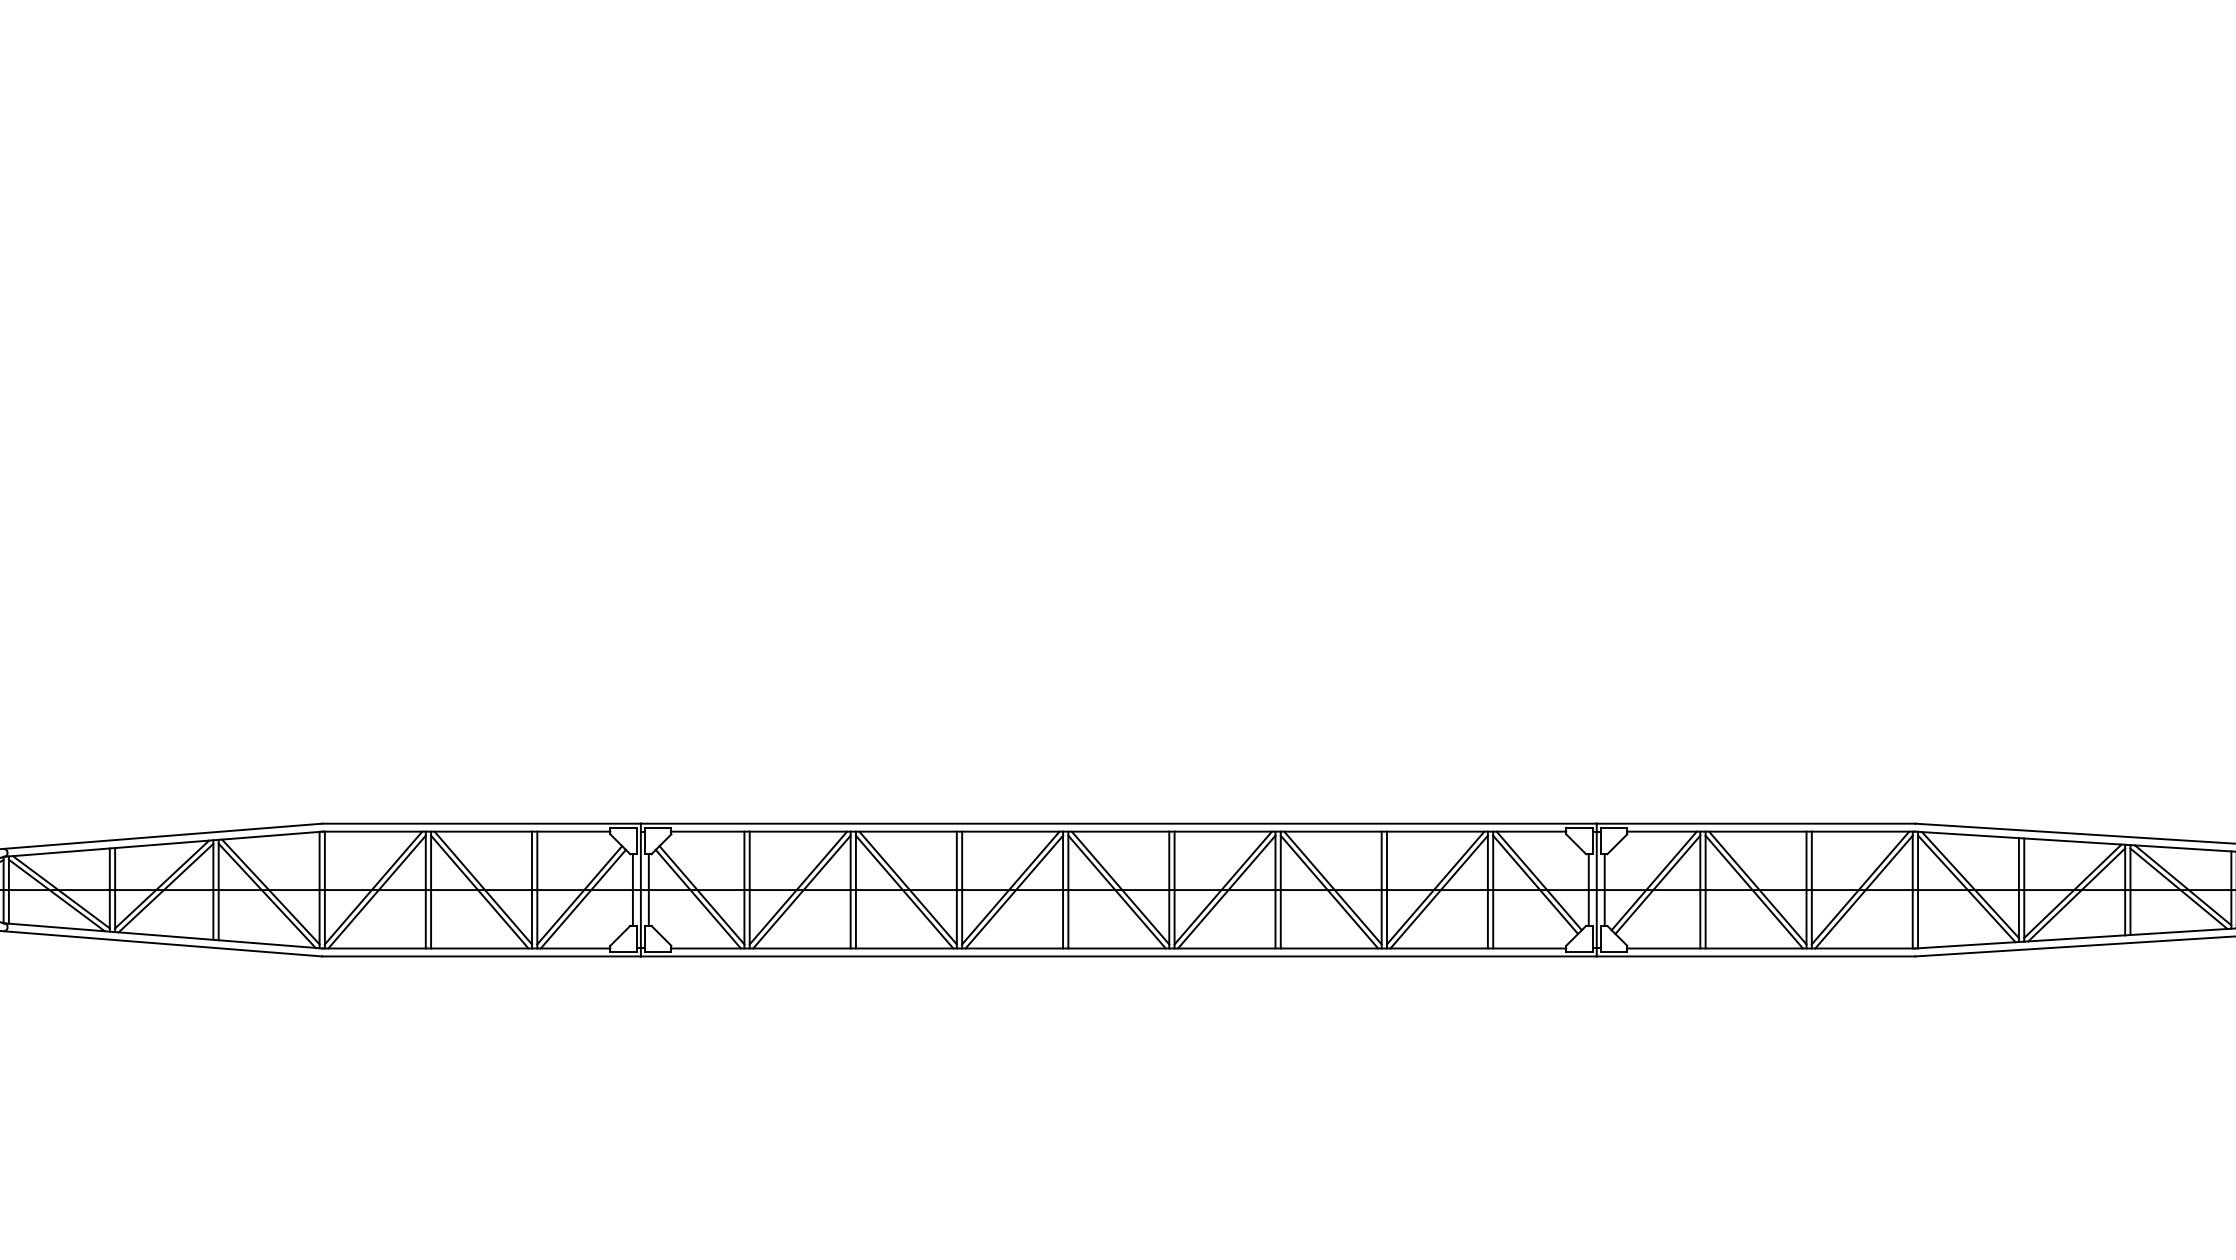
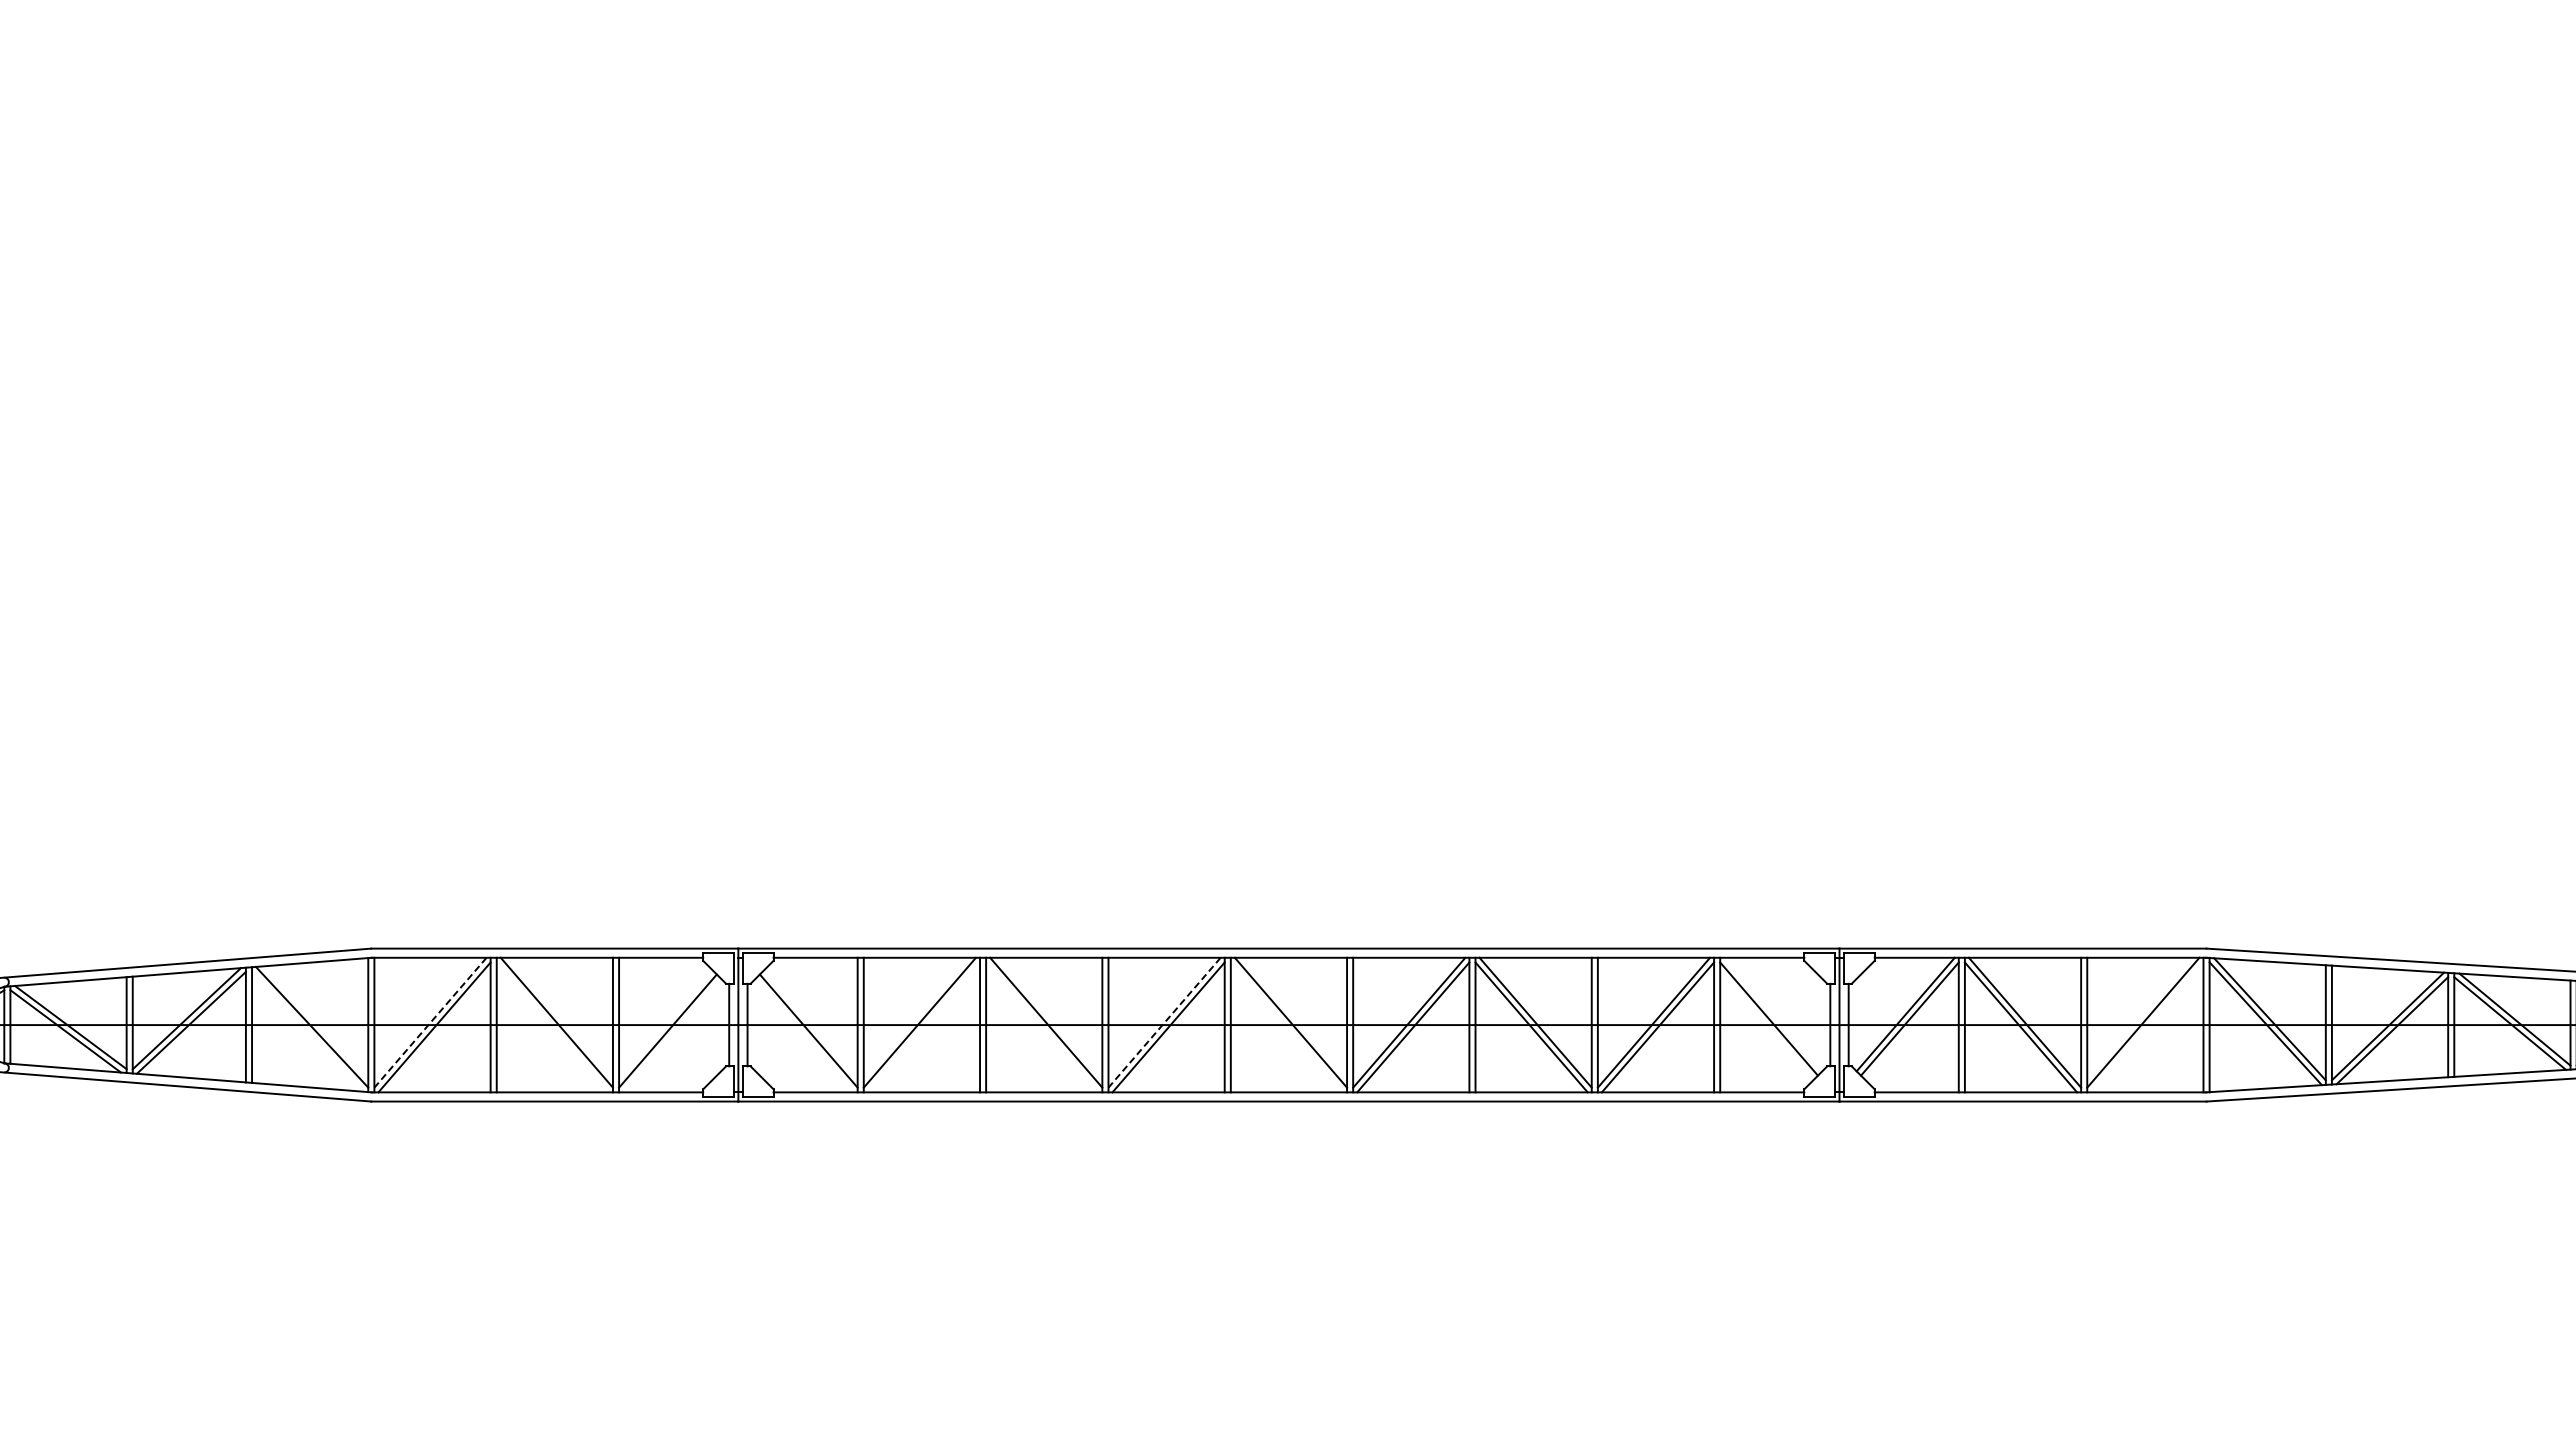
line: (1539, 880) -> (1773, 1014), removed
line: (373, 887) -> (430, 1022), solid -> dashed
line: (1010, 887) -> (1164, 1022), solid -> dashed
line: (479, 892) -> (552, 1027), removed
line: (801, 892) -> (923, 1027), removed
line: (904, 892) -> (1042, 1027), removed
line: (1116, 892) -> (1286, 1027), removed
line: (1864, 892) -> (2147, 1027), removed
line: (266, 895) -> (307, 1031), removed
line: (583, 899) -> (672, 1035), removed
line: (698, 899) -> (804, 1035), removed

